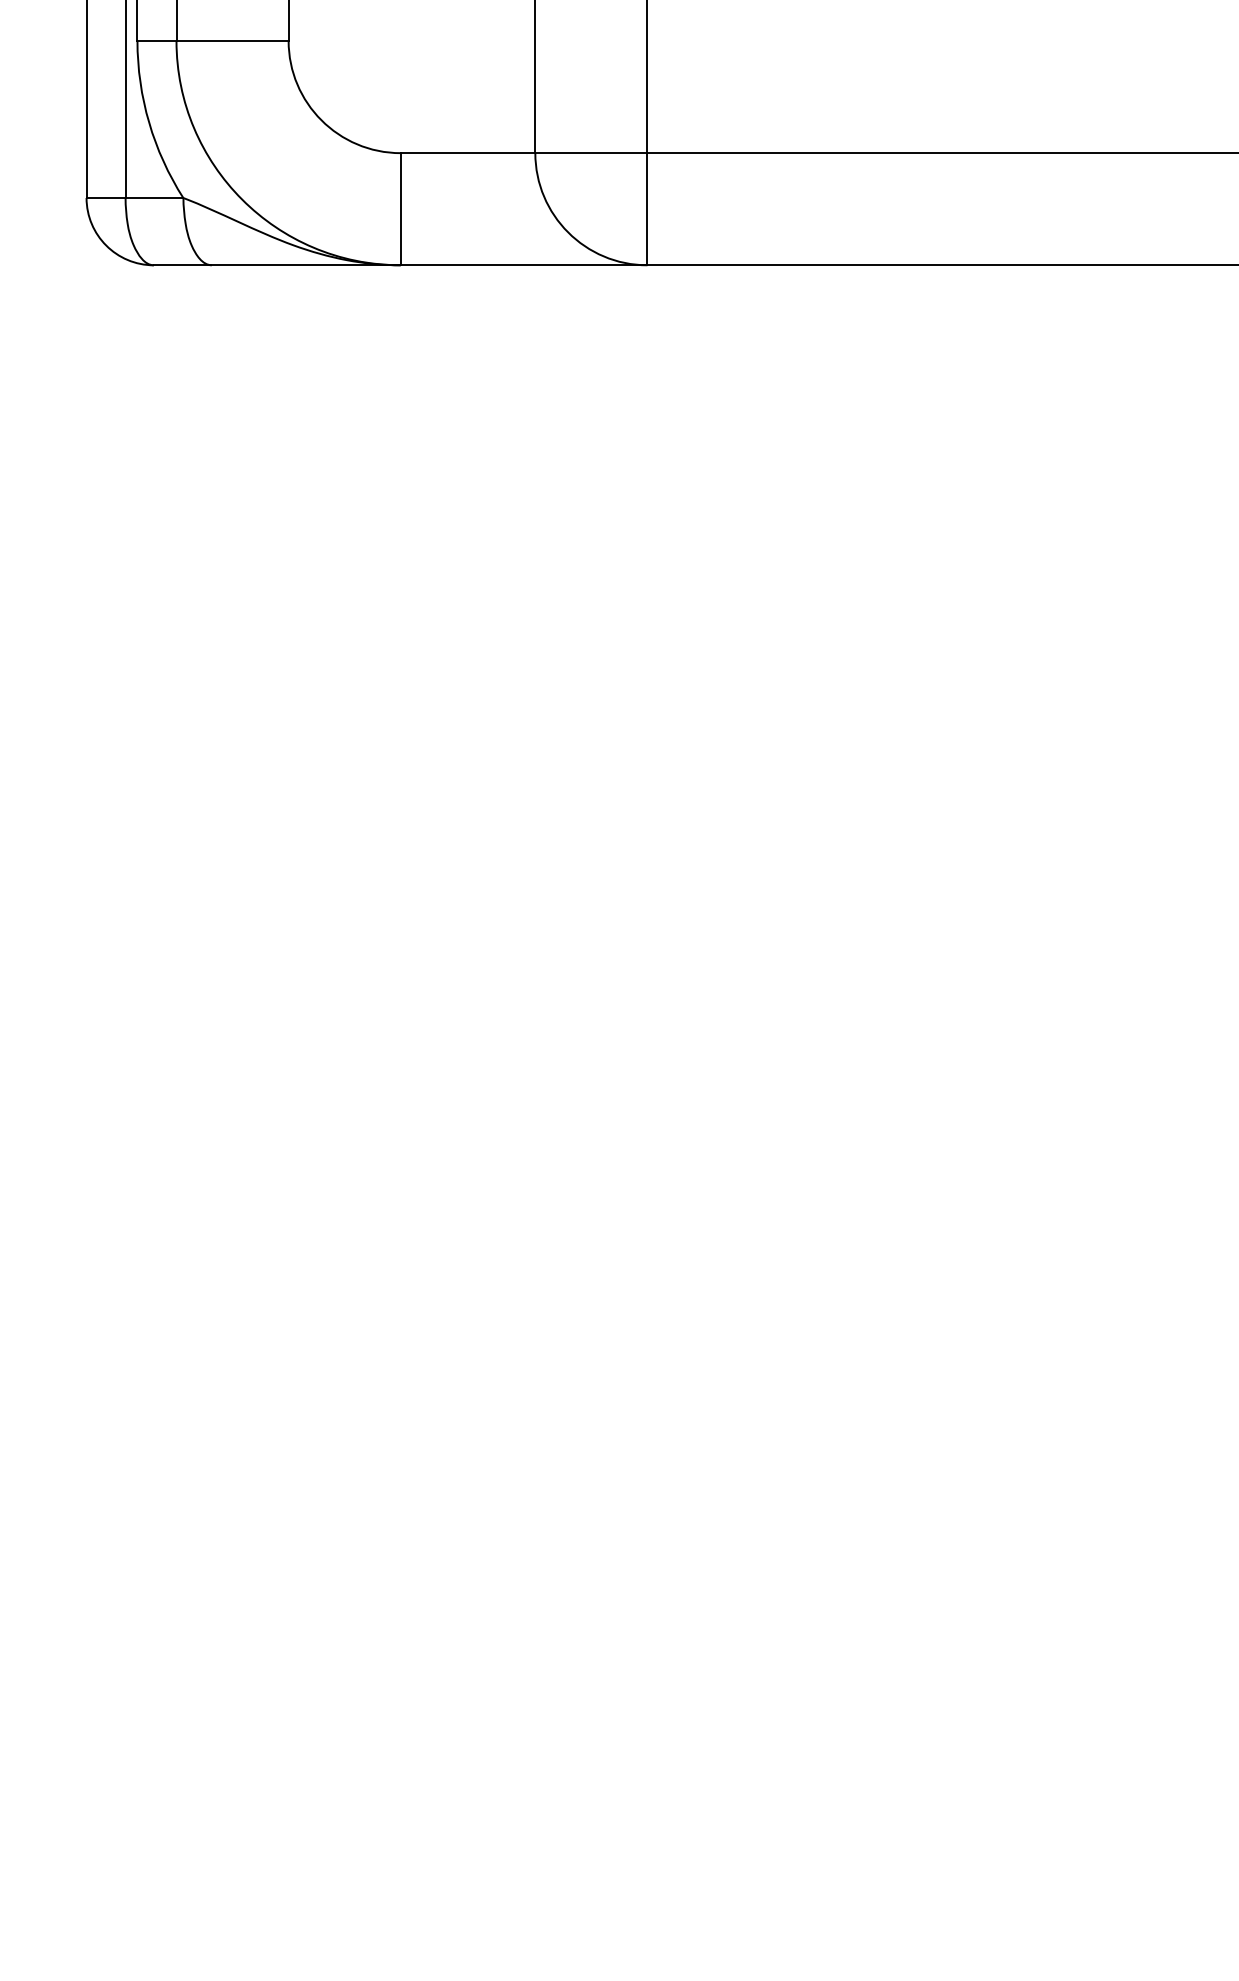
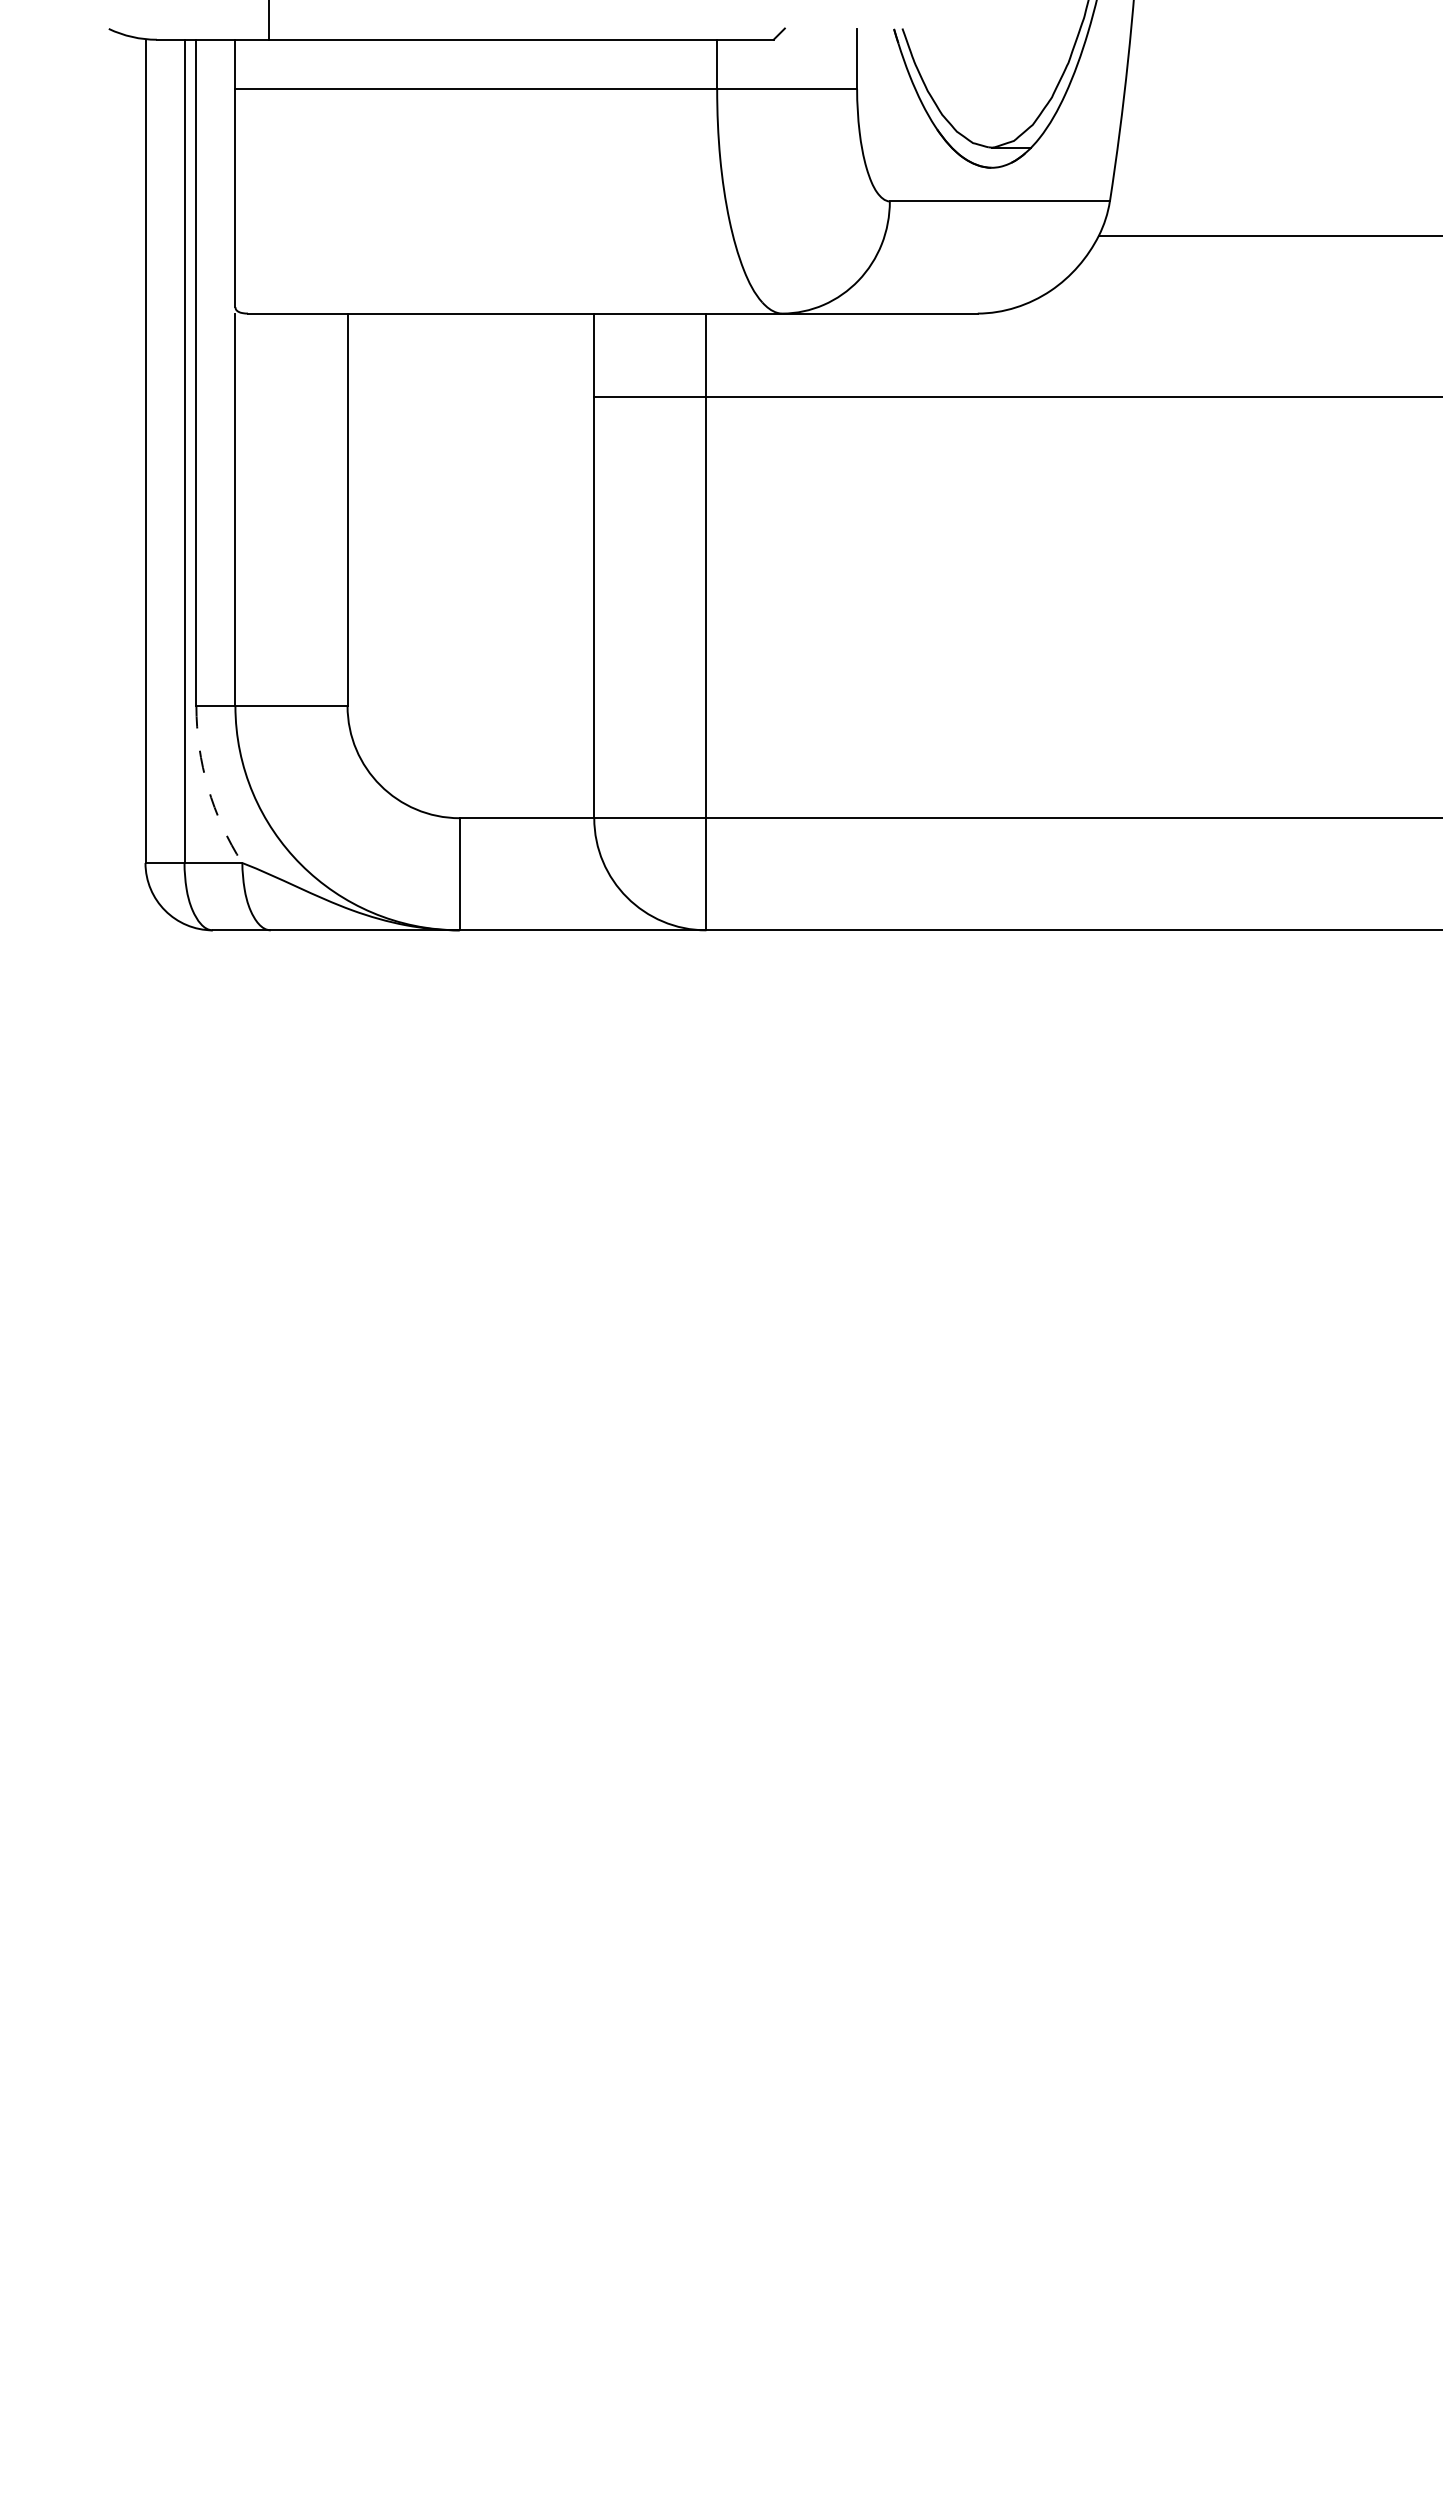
arc: (149, 122) -> (208, 787), solid -> dashed

